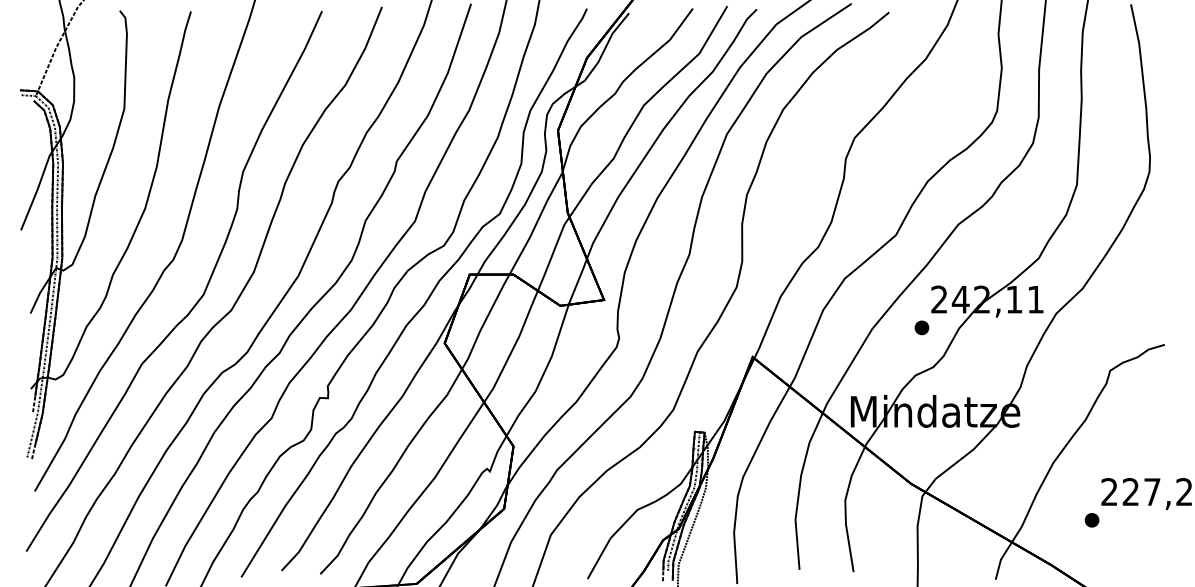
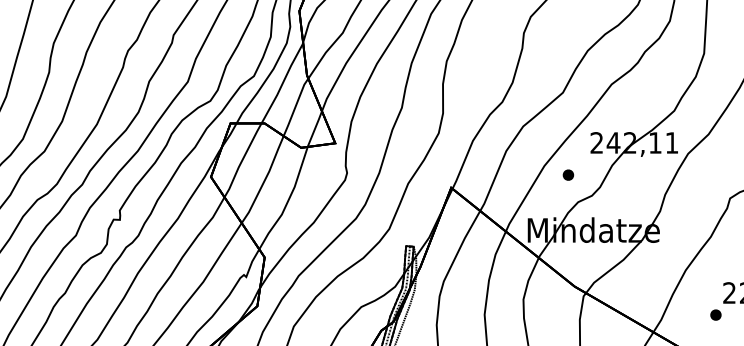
part: (921, 327) -> (568, 174), moved

